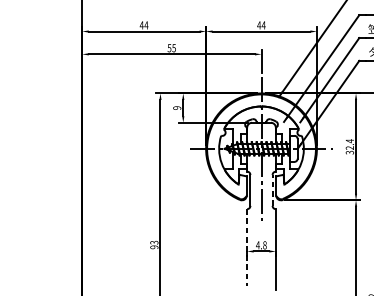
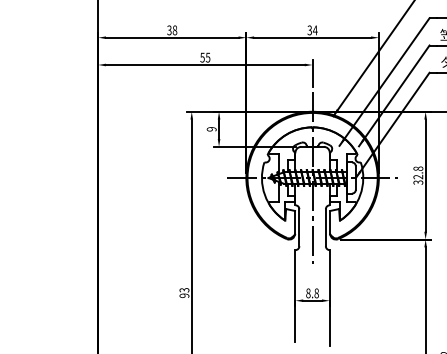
text: (144, 25) -> (172, 30), 44 -> 38
text: (258, 25) -> (309, 30), 44 -> 34
text: (350, 140) -> (418, 168), 32.4 -> 32.8
line: (272, 190) -> (325, 227), dashed -> solid
text: (258, 245) -> (308, 293), 4.8 -> 8.8
line: (247, 247) -> (295, 295), dashed -> solid

